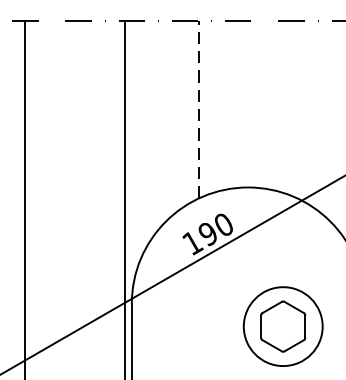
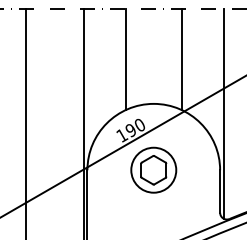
line: (198, 109) -> (125, 59), dashed -> solid
line: (296, 109) -> (181, 59), added
part: (282, 325) -> (153, 169), moved

